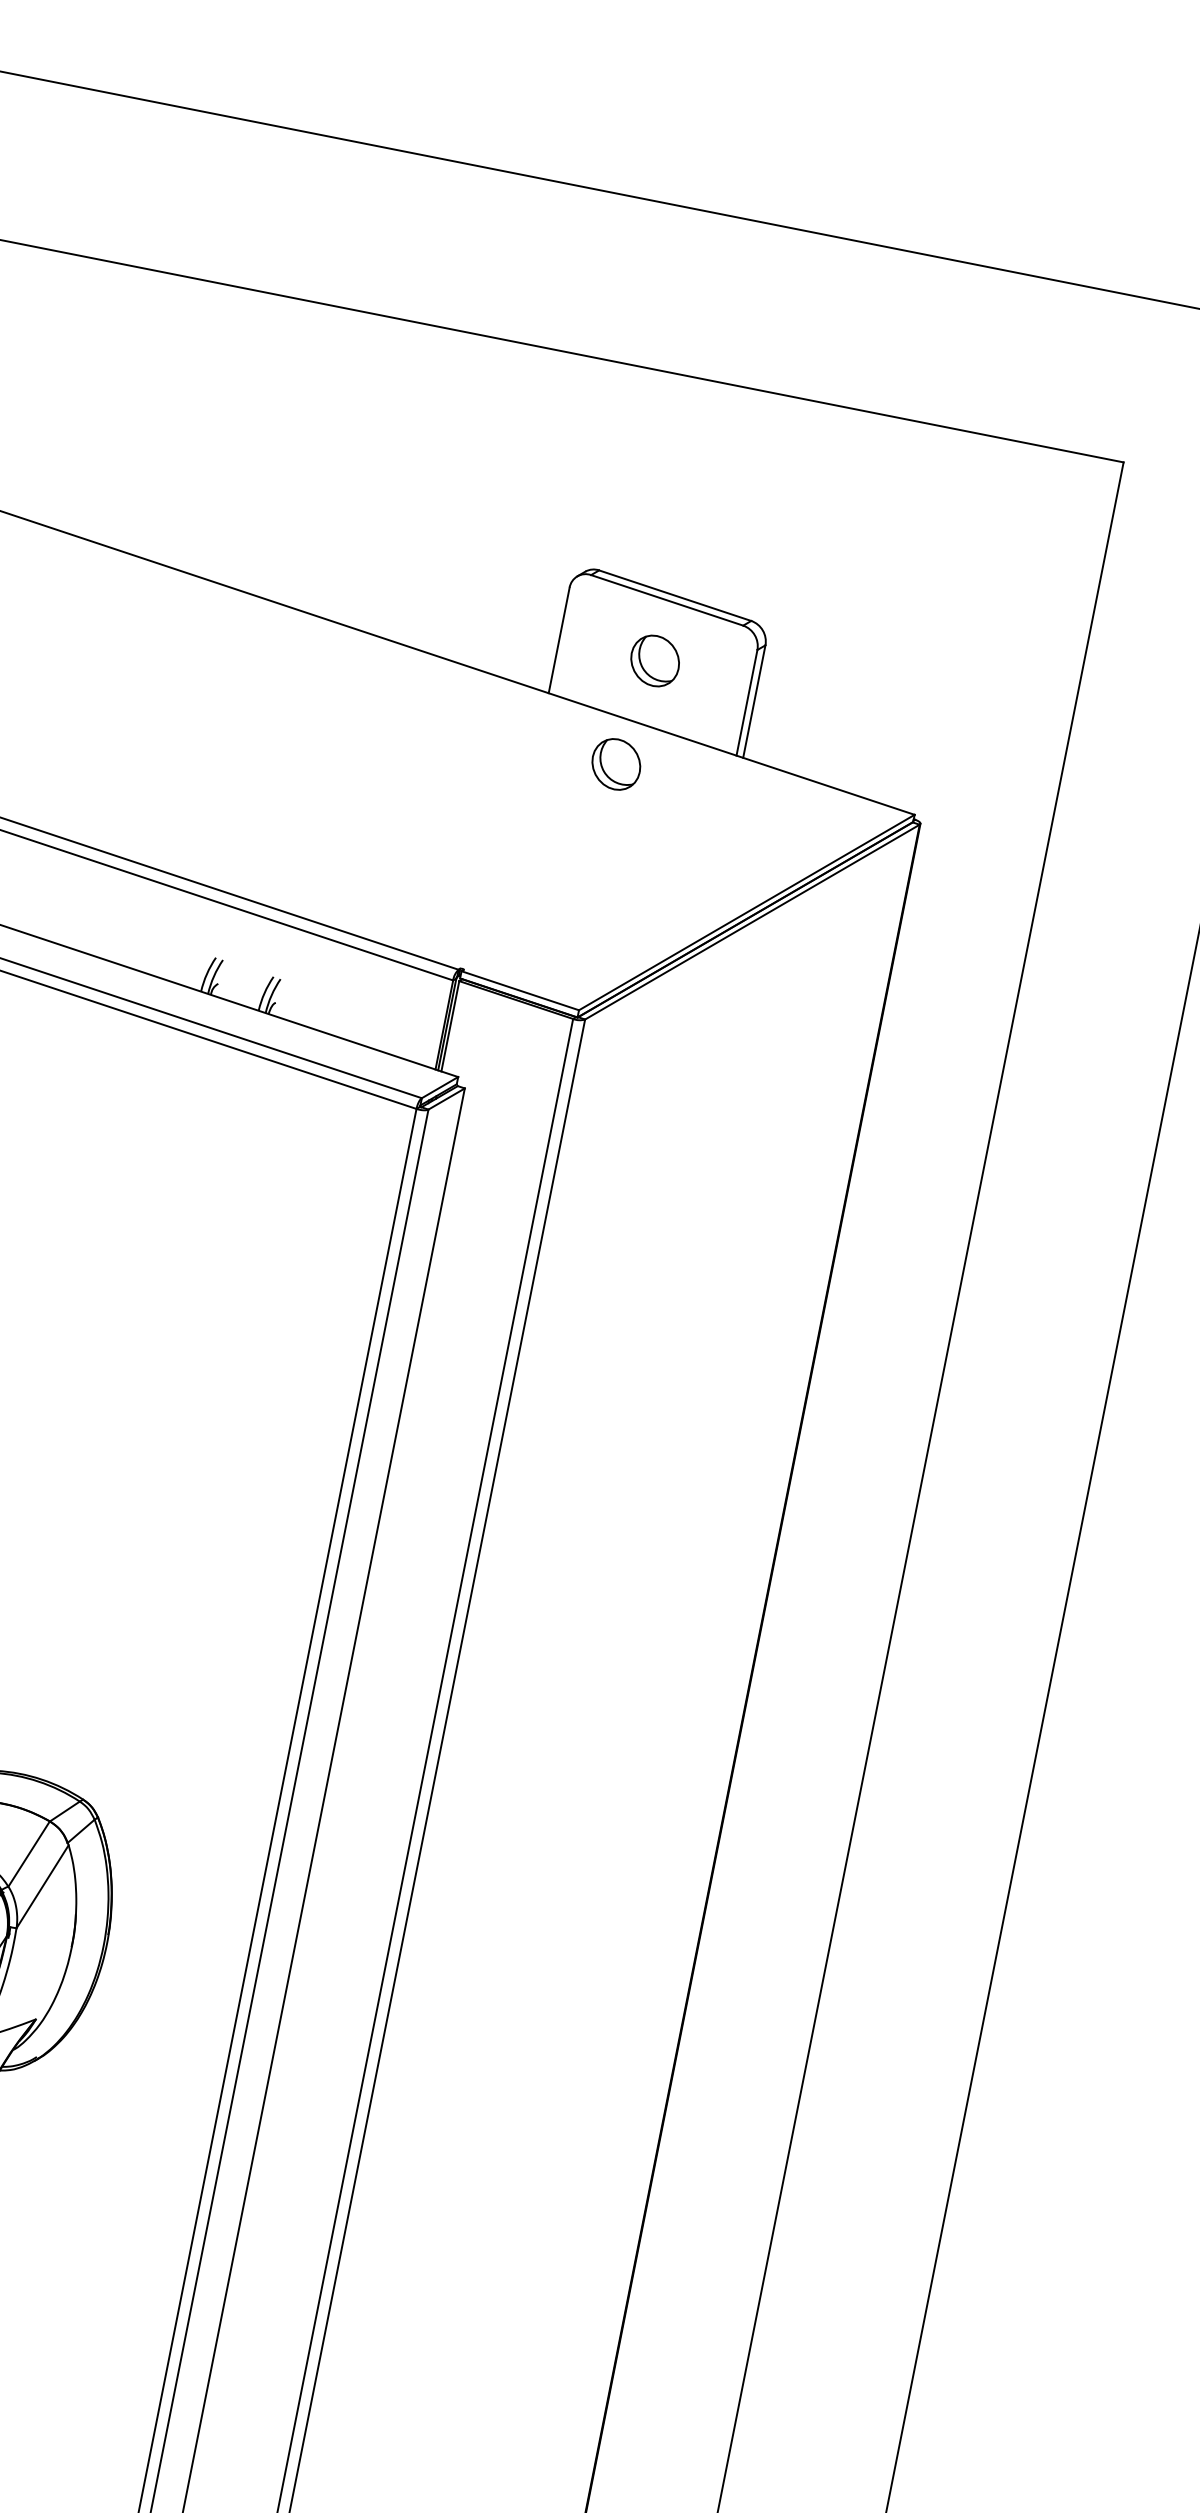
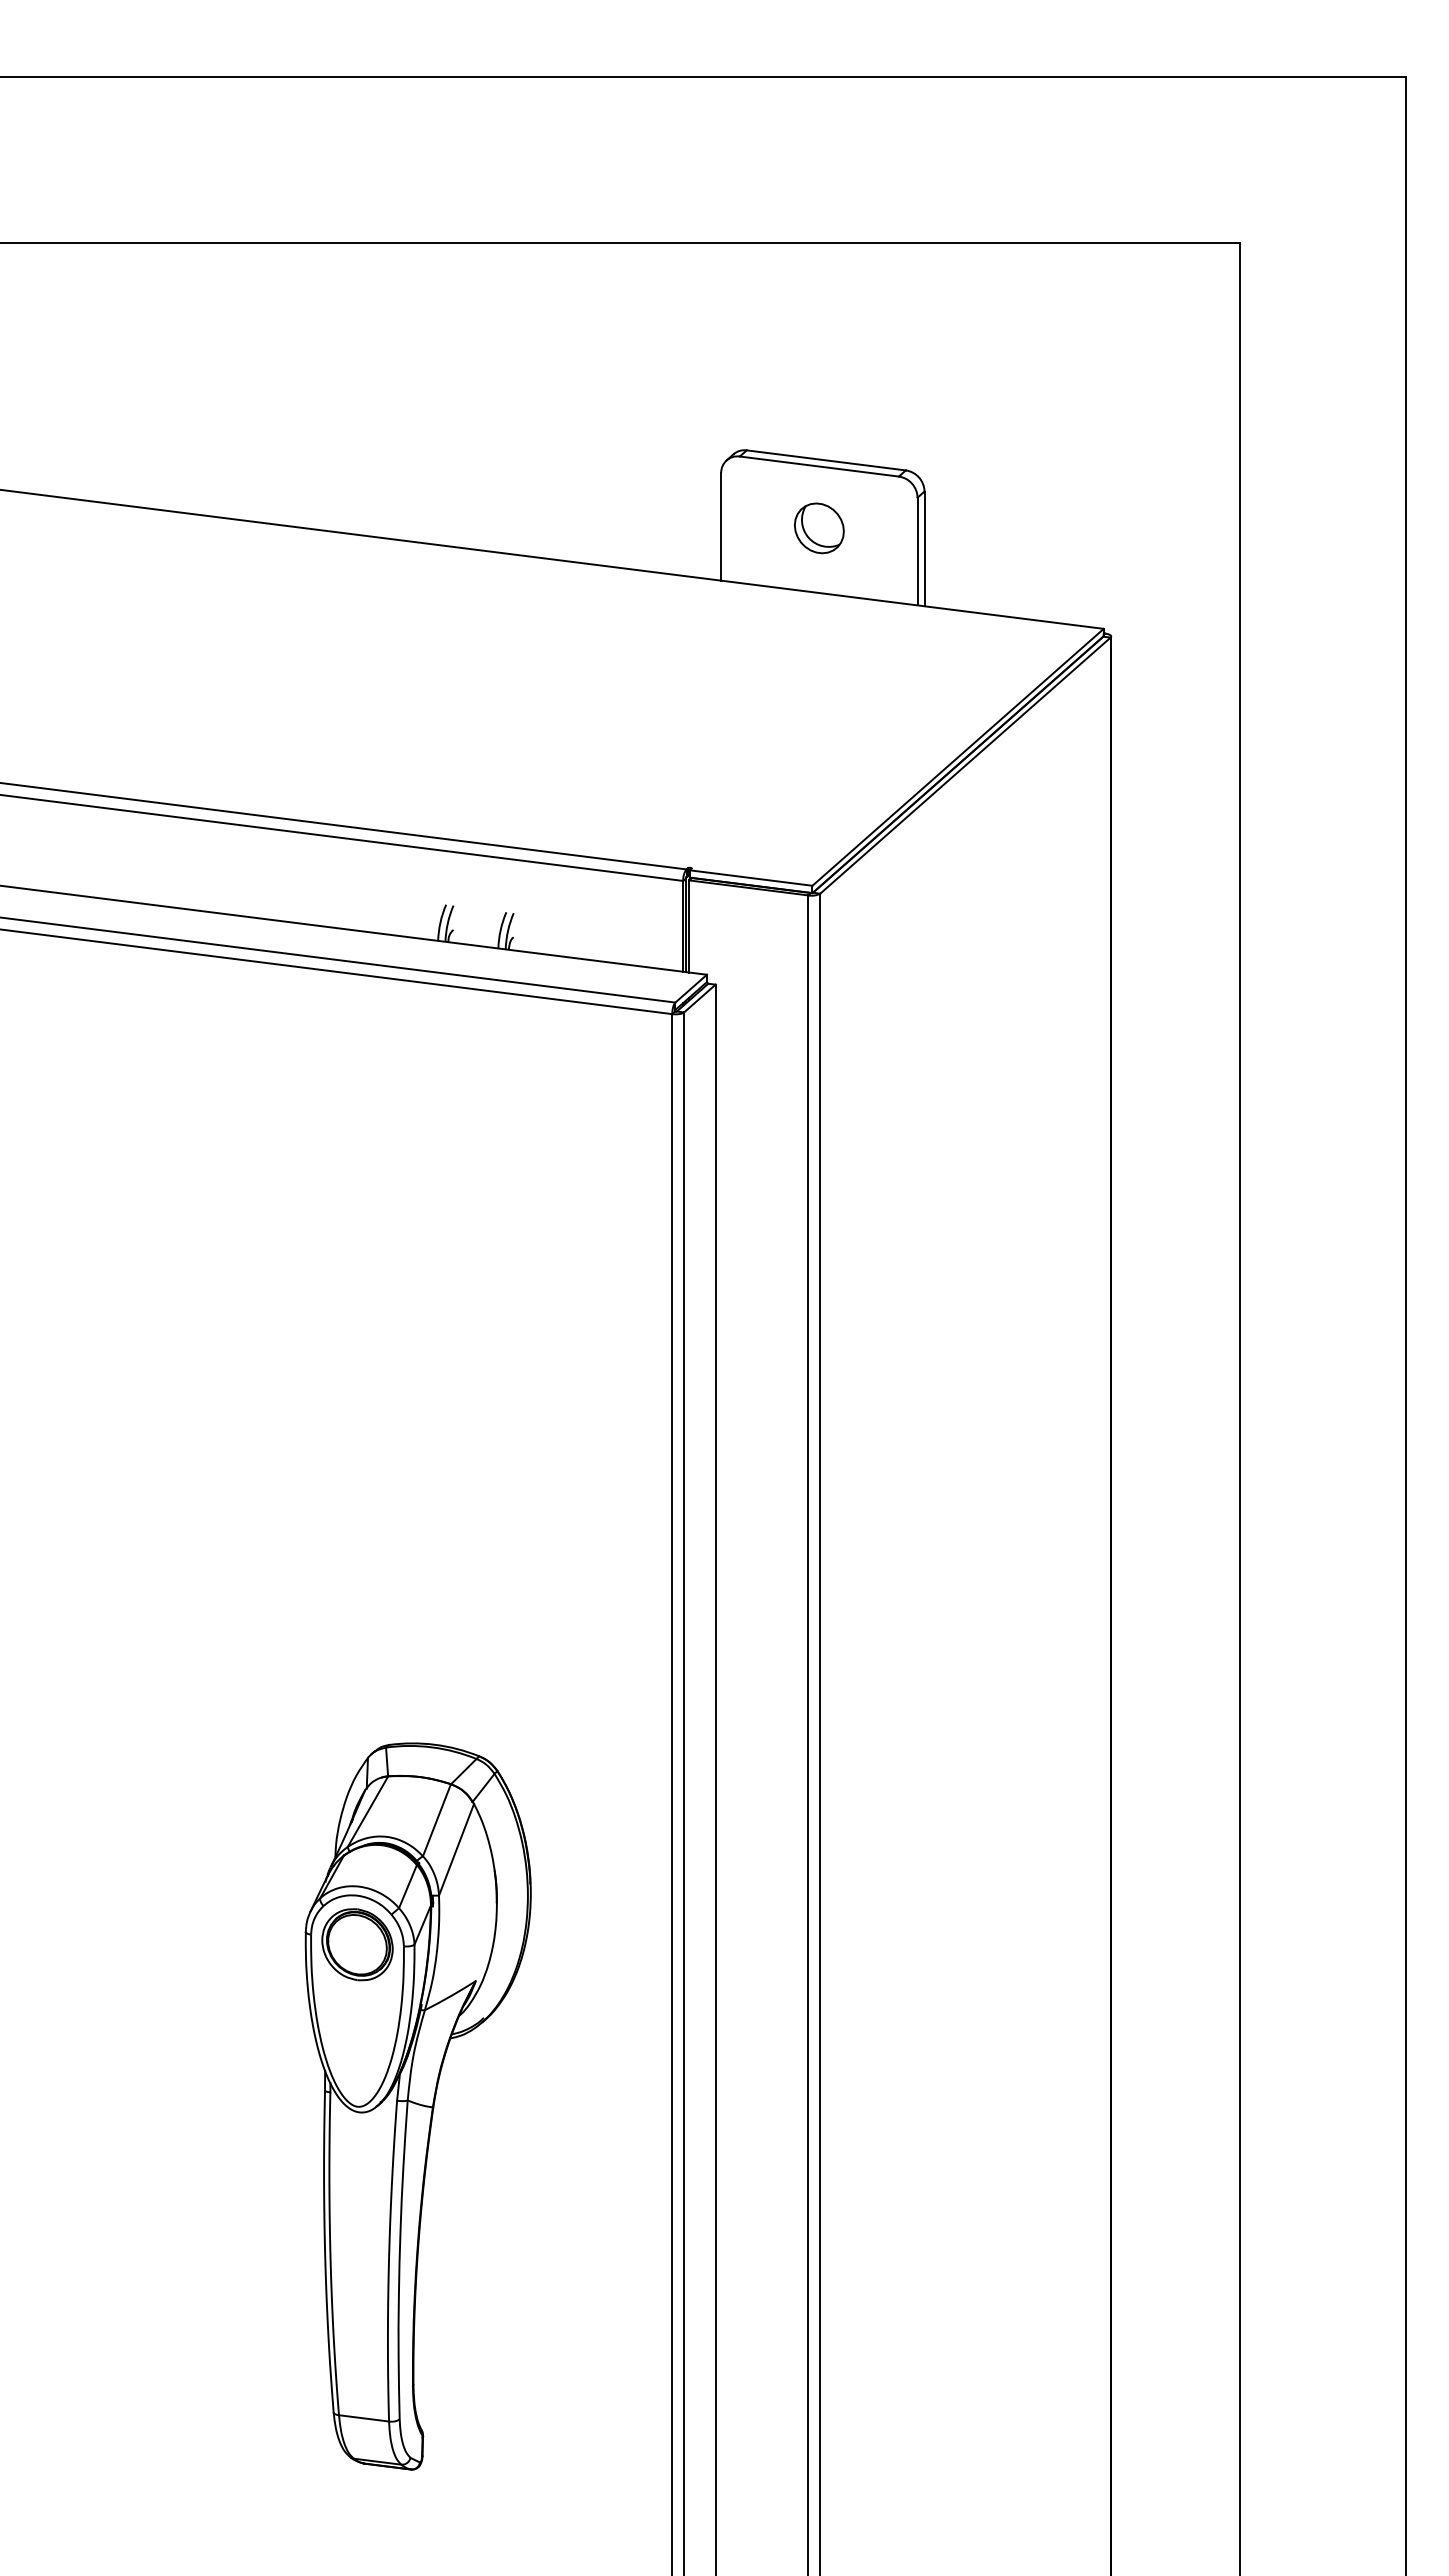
part: (616, 764) -> (801, 637), removed

